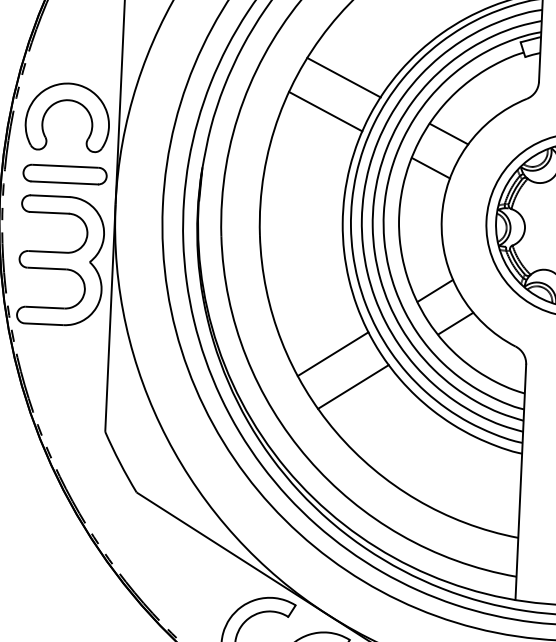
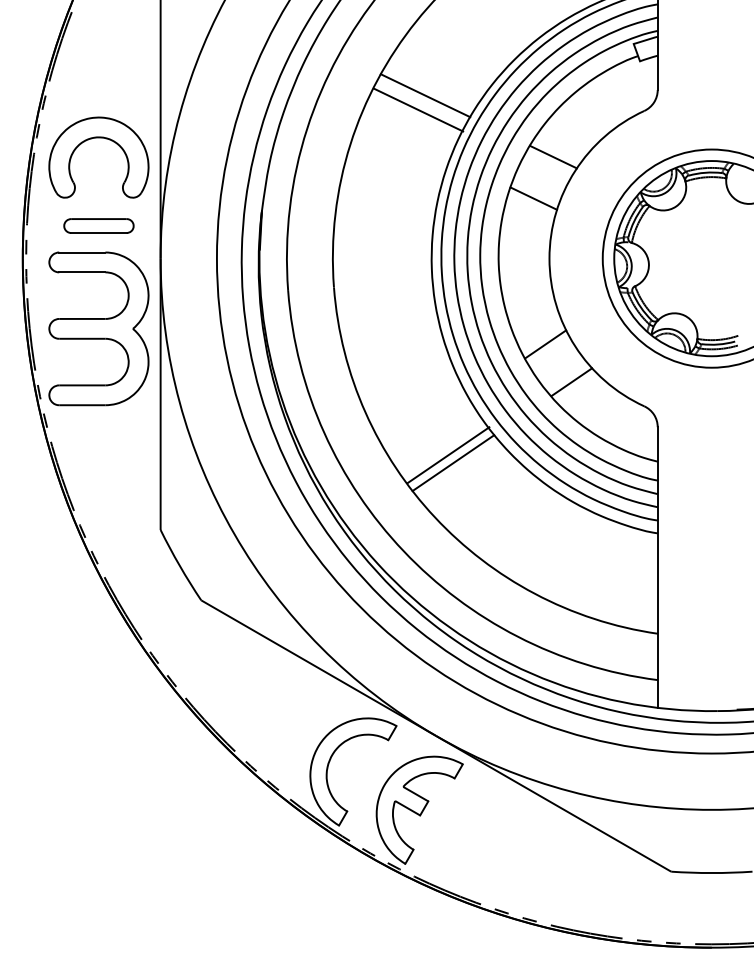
line: (325, 111) -> (418, 109), moved
part: (64, 174) -> (98, 225), size x0.7
line: (333, 354) -> (448, 455), moved

